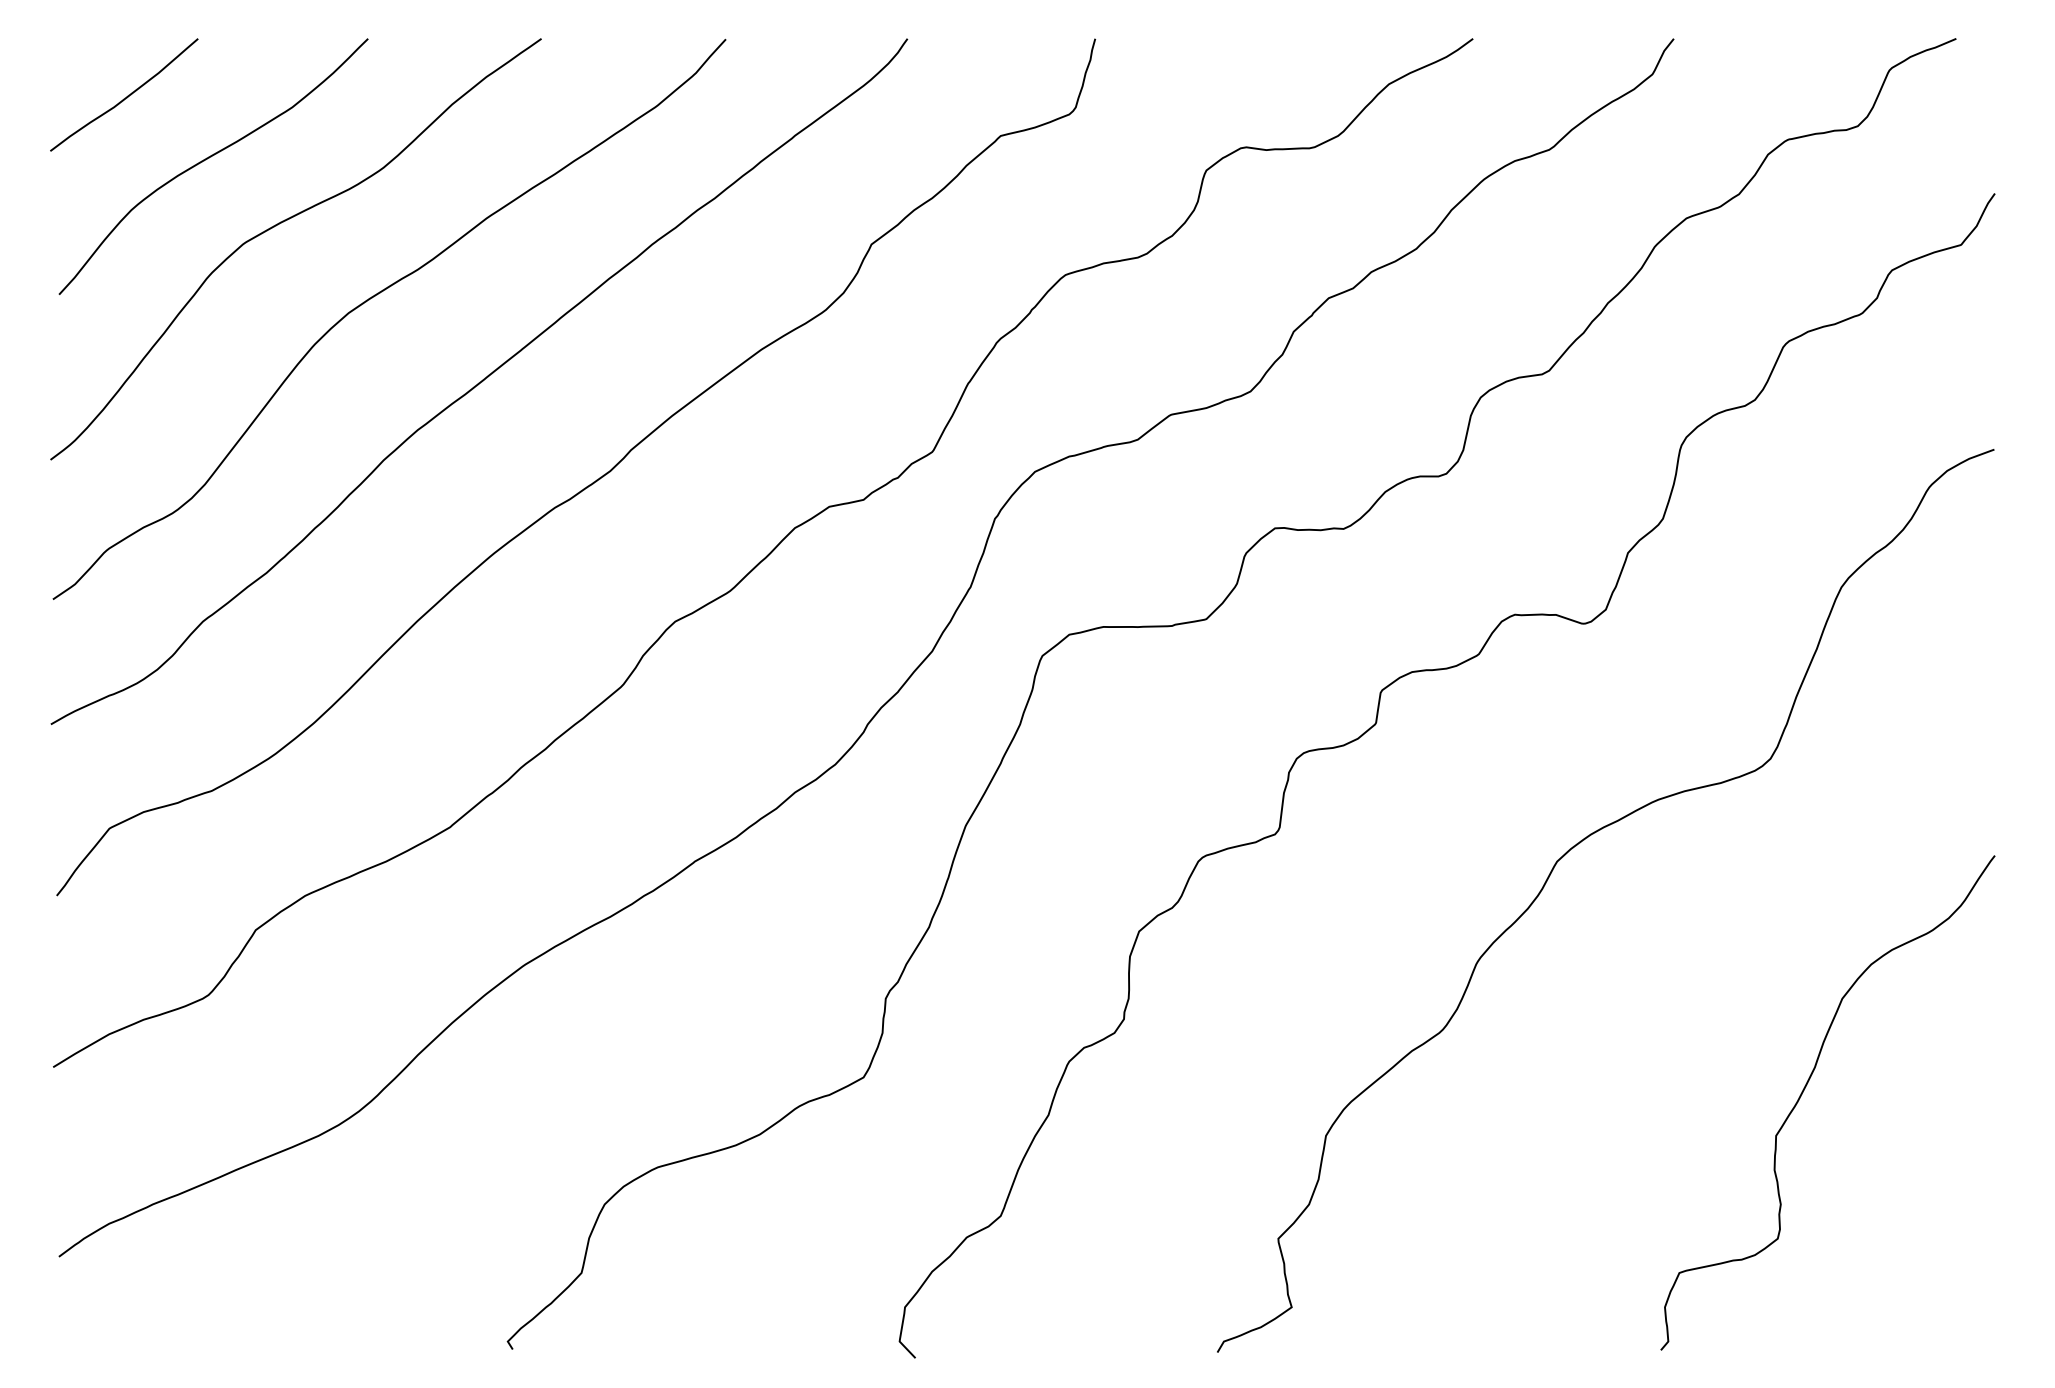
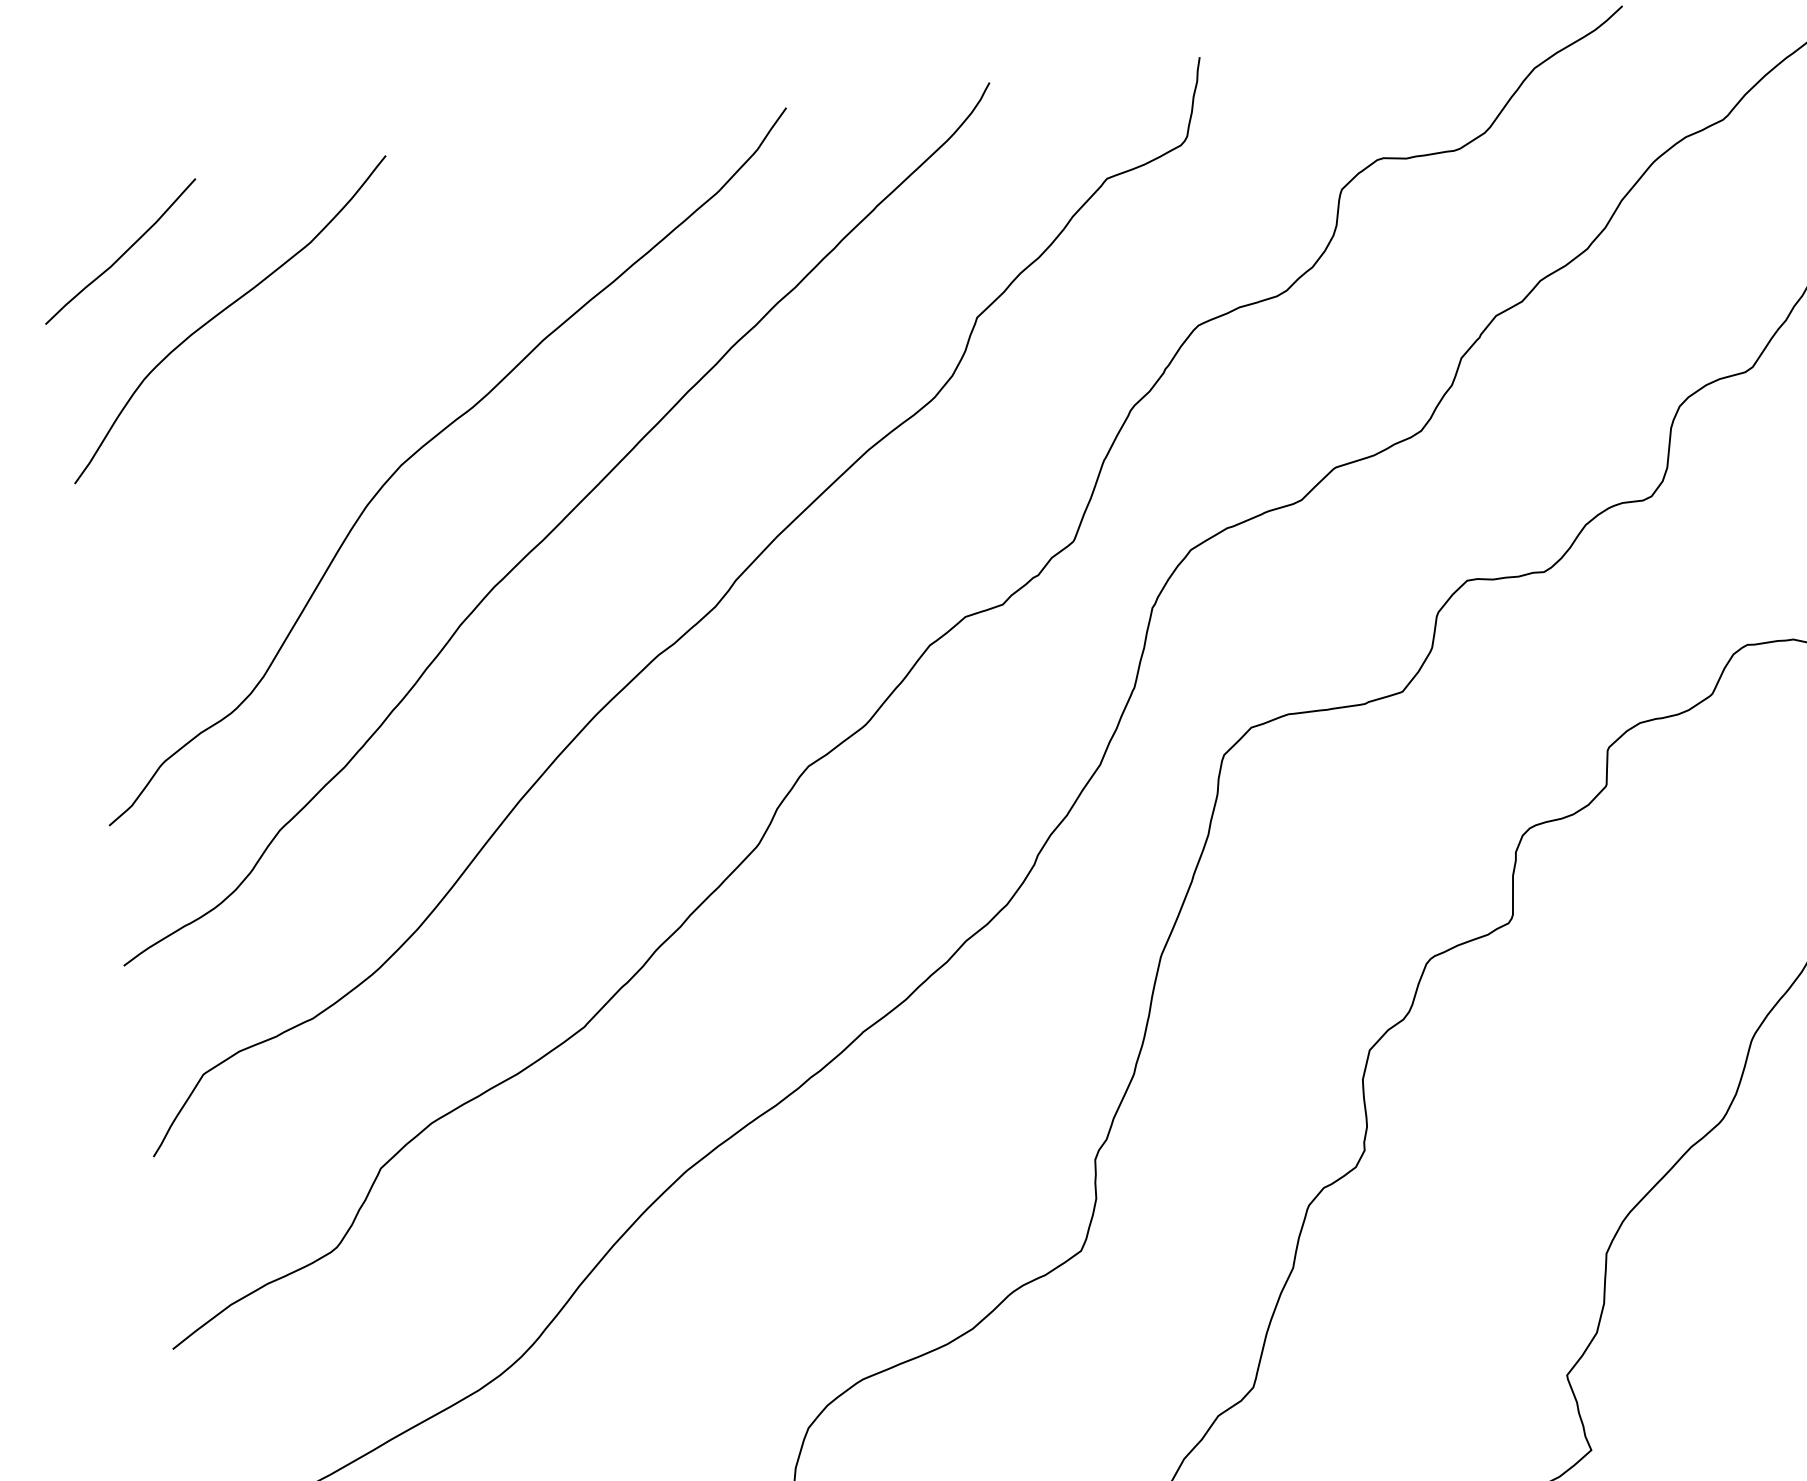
curve: (281, 223) -> (313, 374), removed

